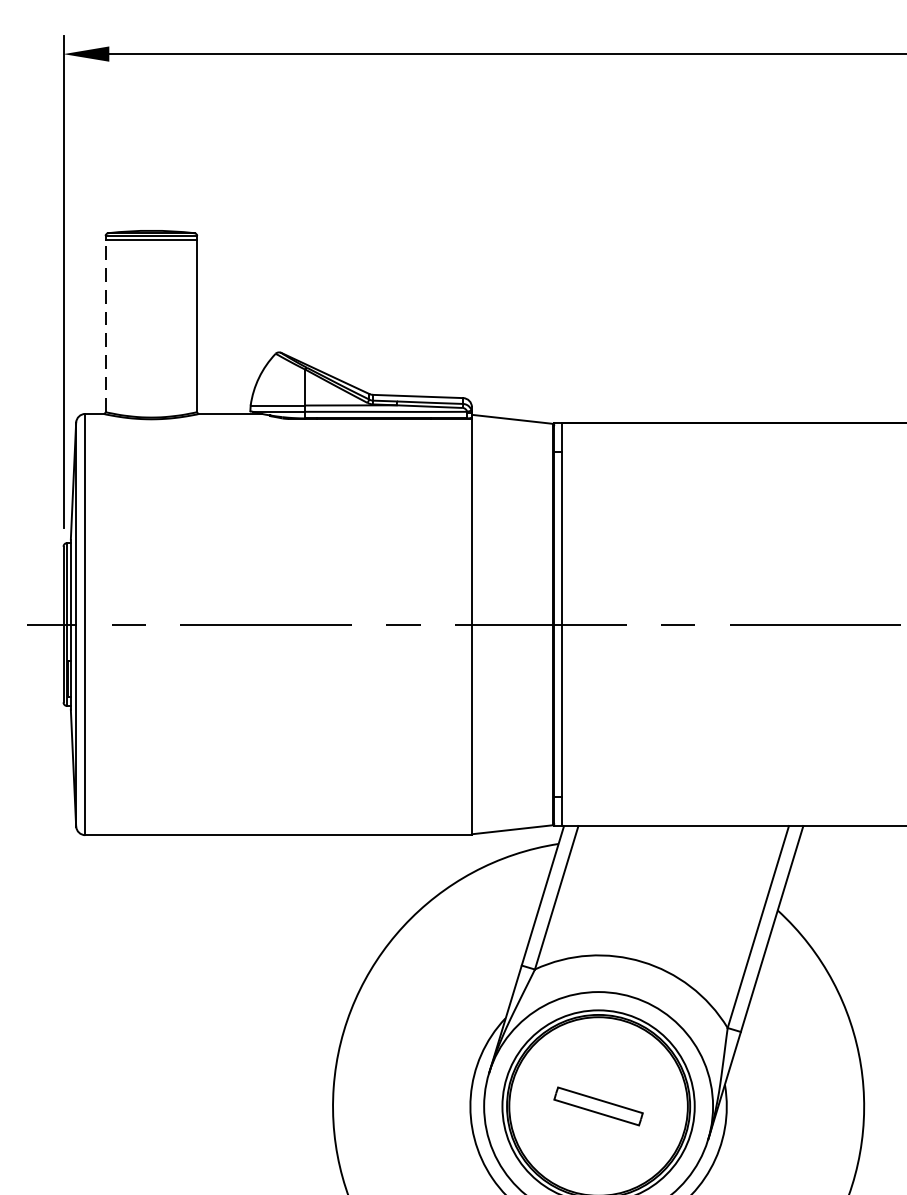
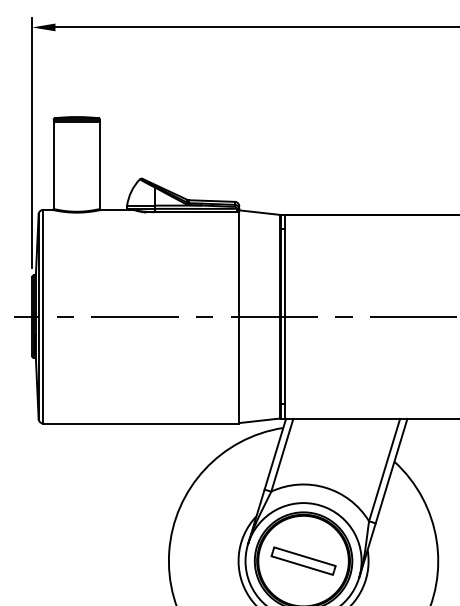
line: (105, 326) -> (53, 165), dashed -> solid
part: (598, 1105) -> (303, 560), size x1.43

